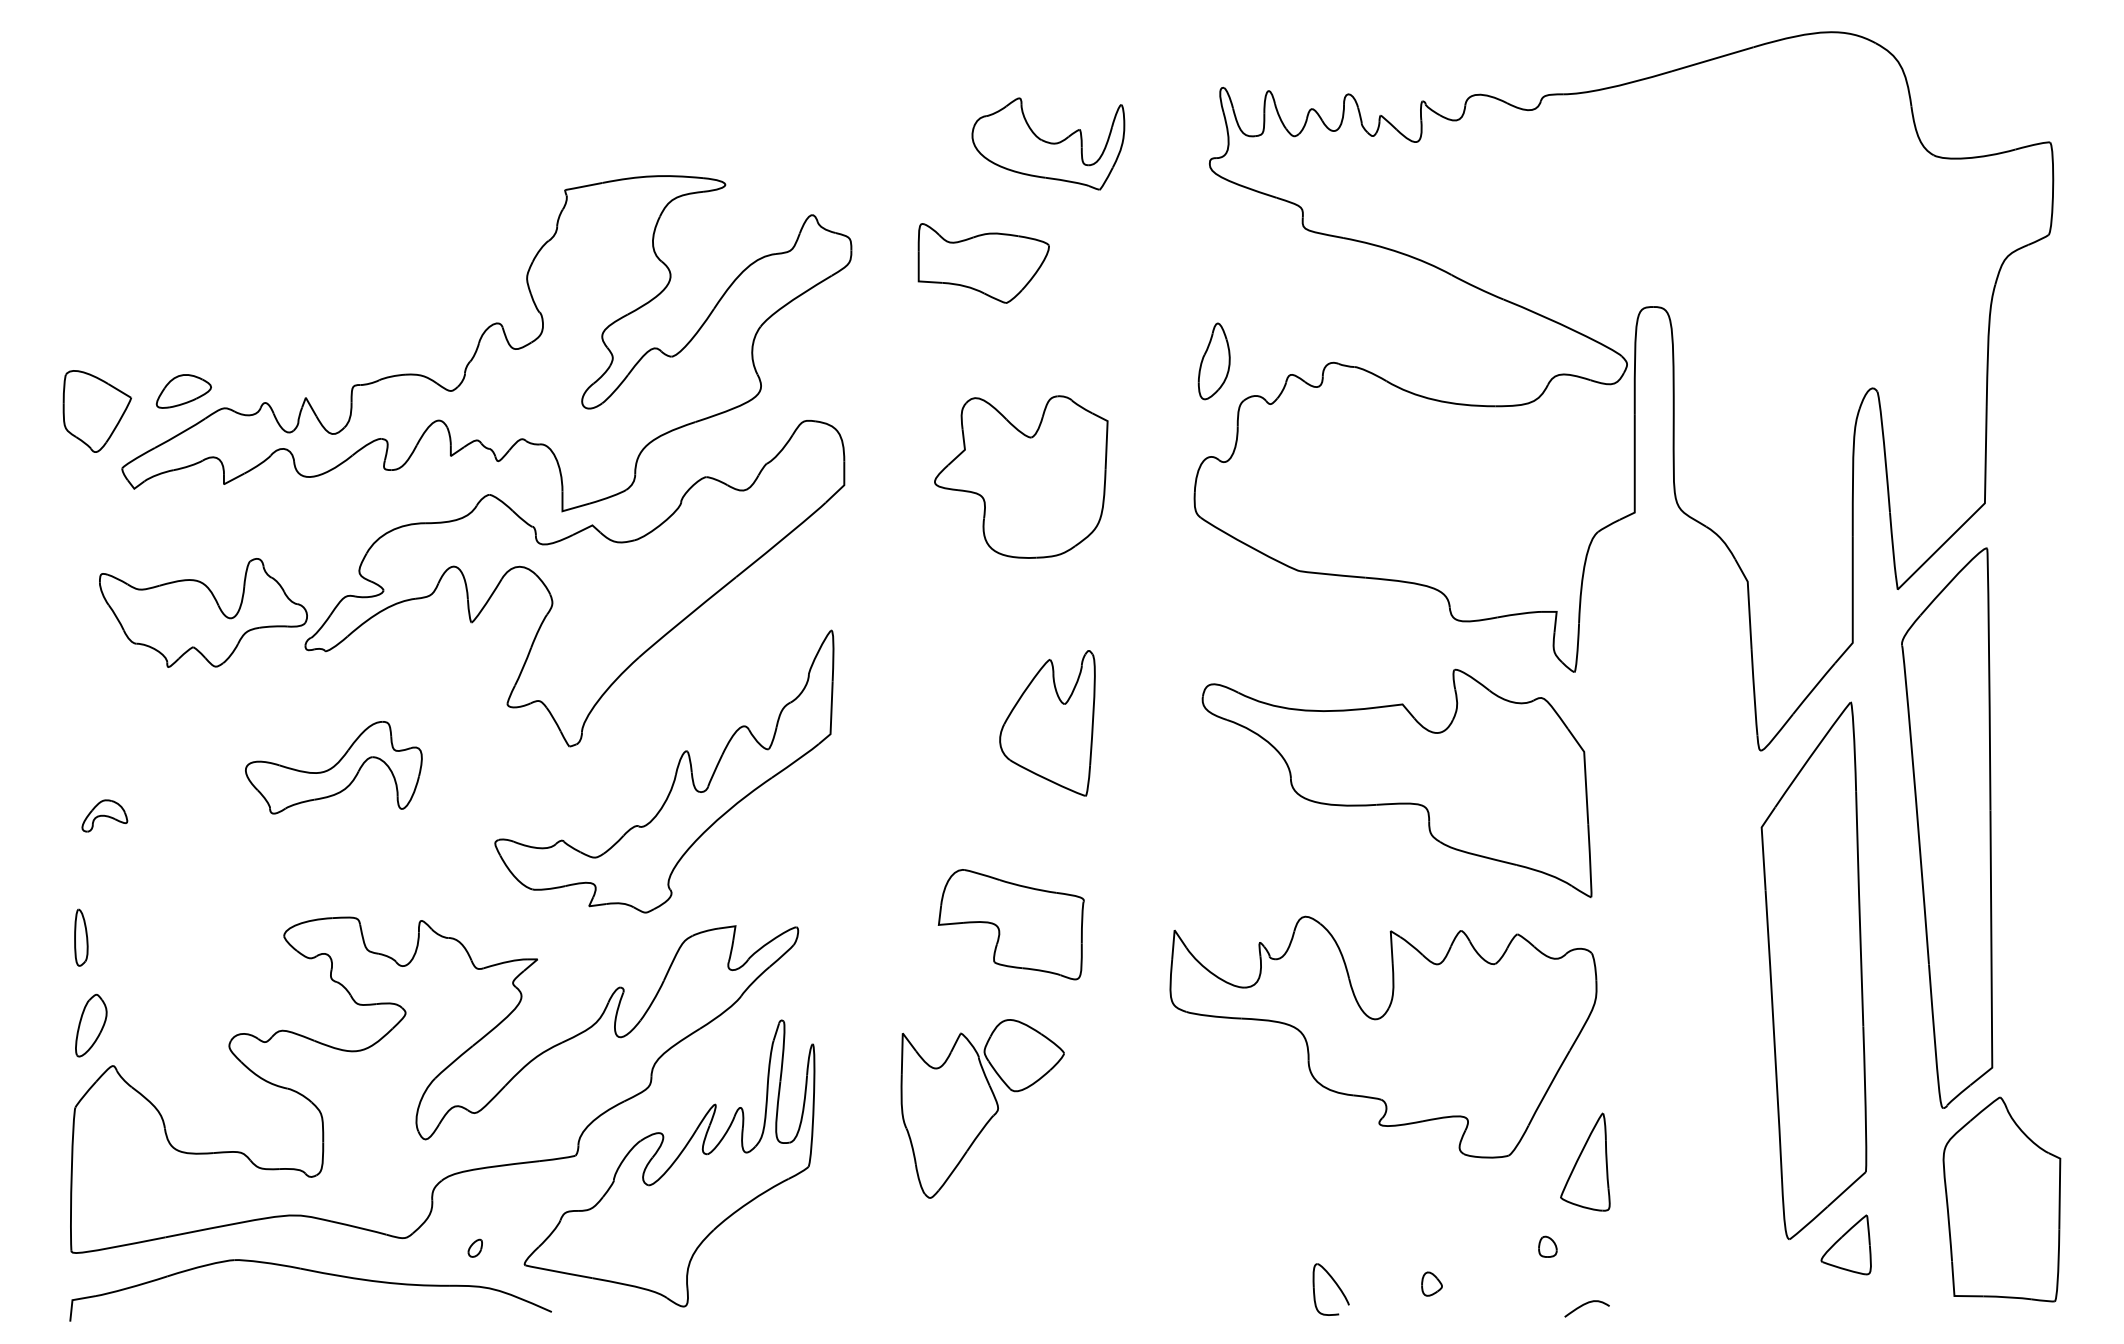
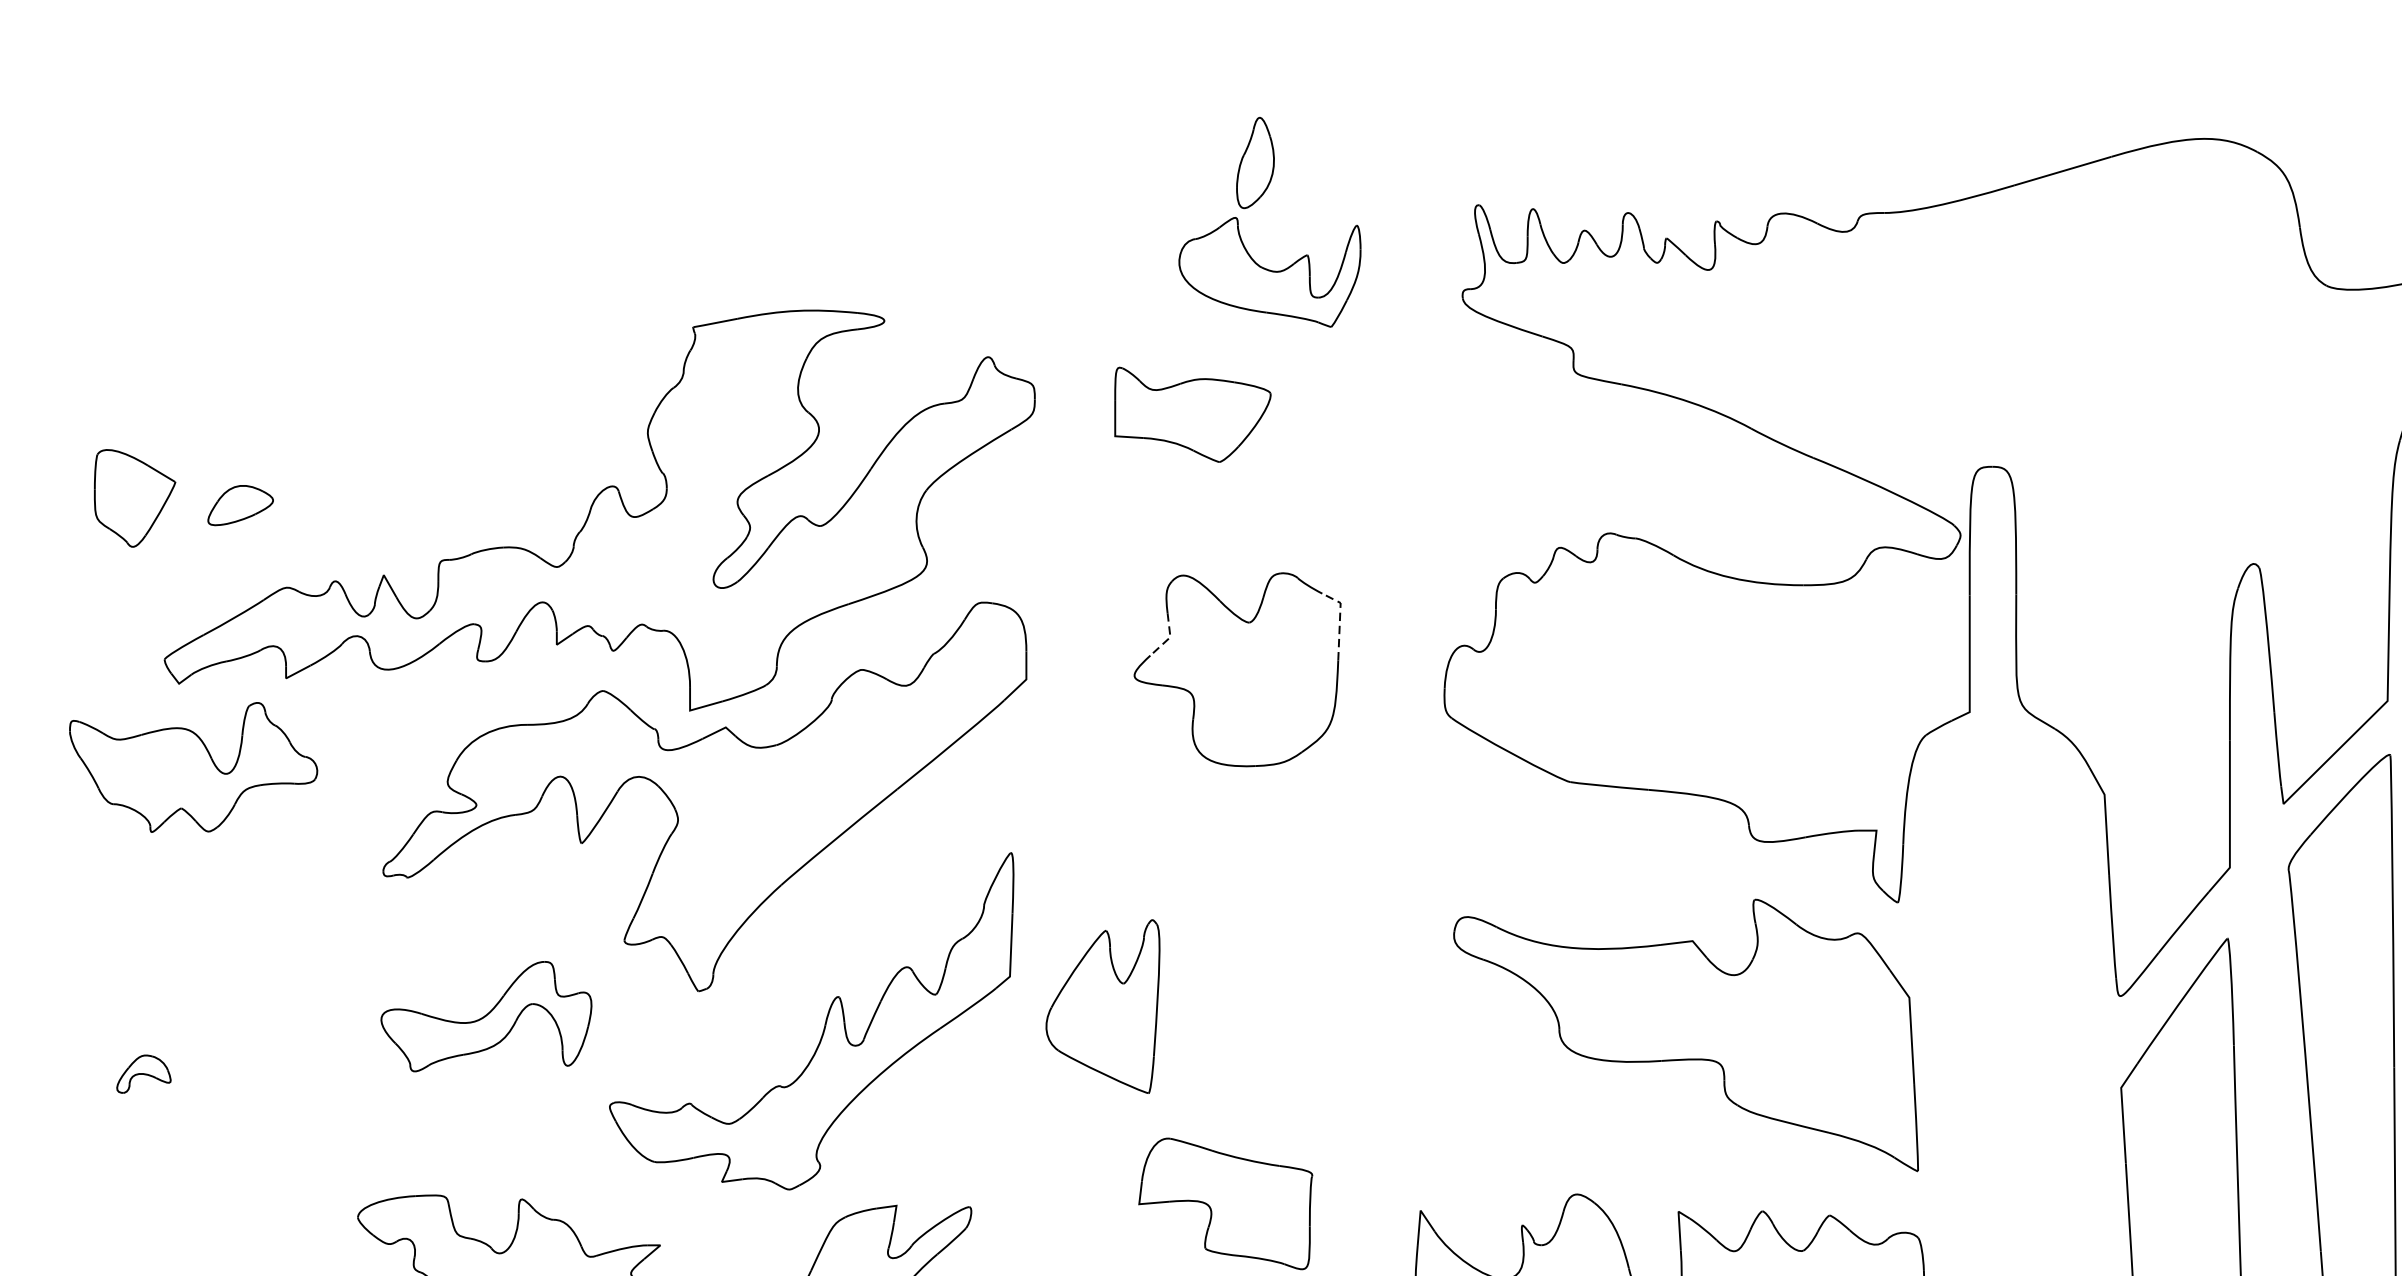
part: (1213, 361) -> (1254, 163), moved
part: (183, 391) -> (240, 505), moved
part: (96, 411) -> (133, 498), moved
line: (1107, 435) -> (1340, 620), solid -> dashed
line: (964, 450) -> (1169, 638), solid -> dashed
part: (203, 612) -> (193, 766), moved
part: (1047, 723) -> (1103, 1006), moved
part: (333, 767) -> (486, 1016), moved
part: (81, 937) -> (116, 1219), removed

